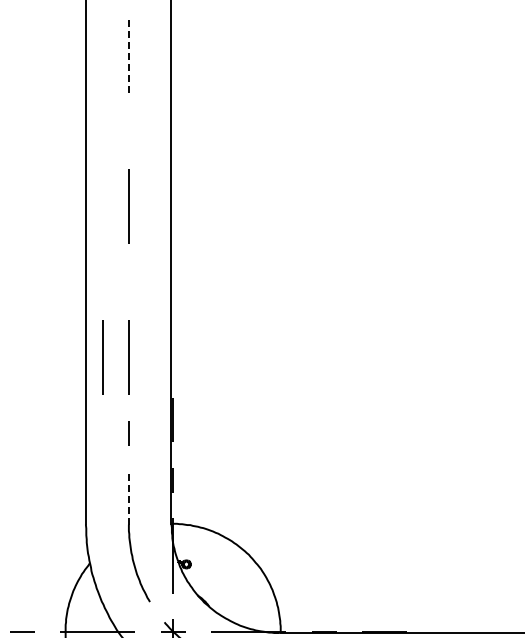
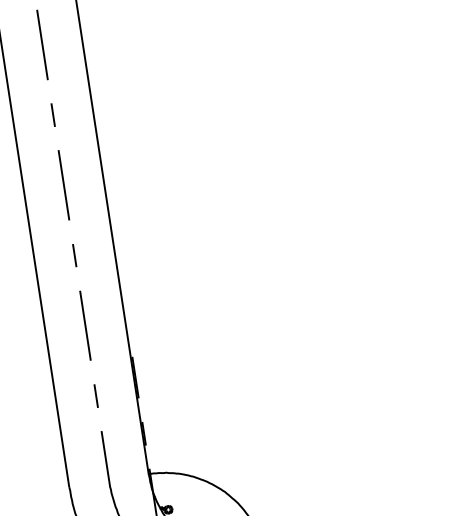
line: (128, 55) -> (42, 45), dashed -> solid
line: (128, 130) -> (52, 114), added
line: (128, 282) -> (74, 256), added
line: (102, 357) -> (60, 329), removed
line: (128, 497) -> (105, 455), dashed -> solid

